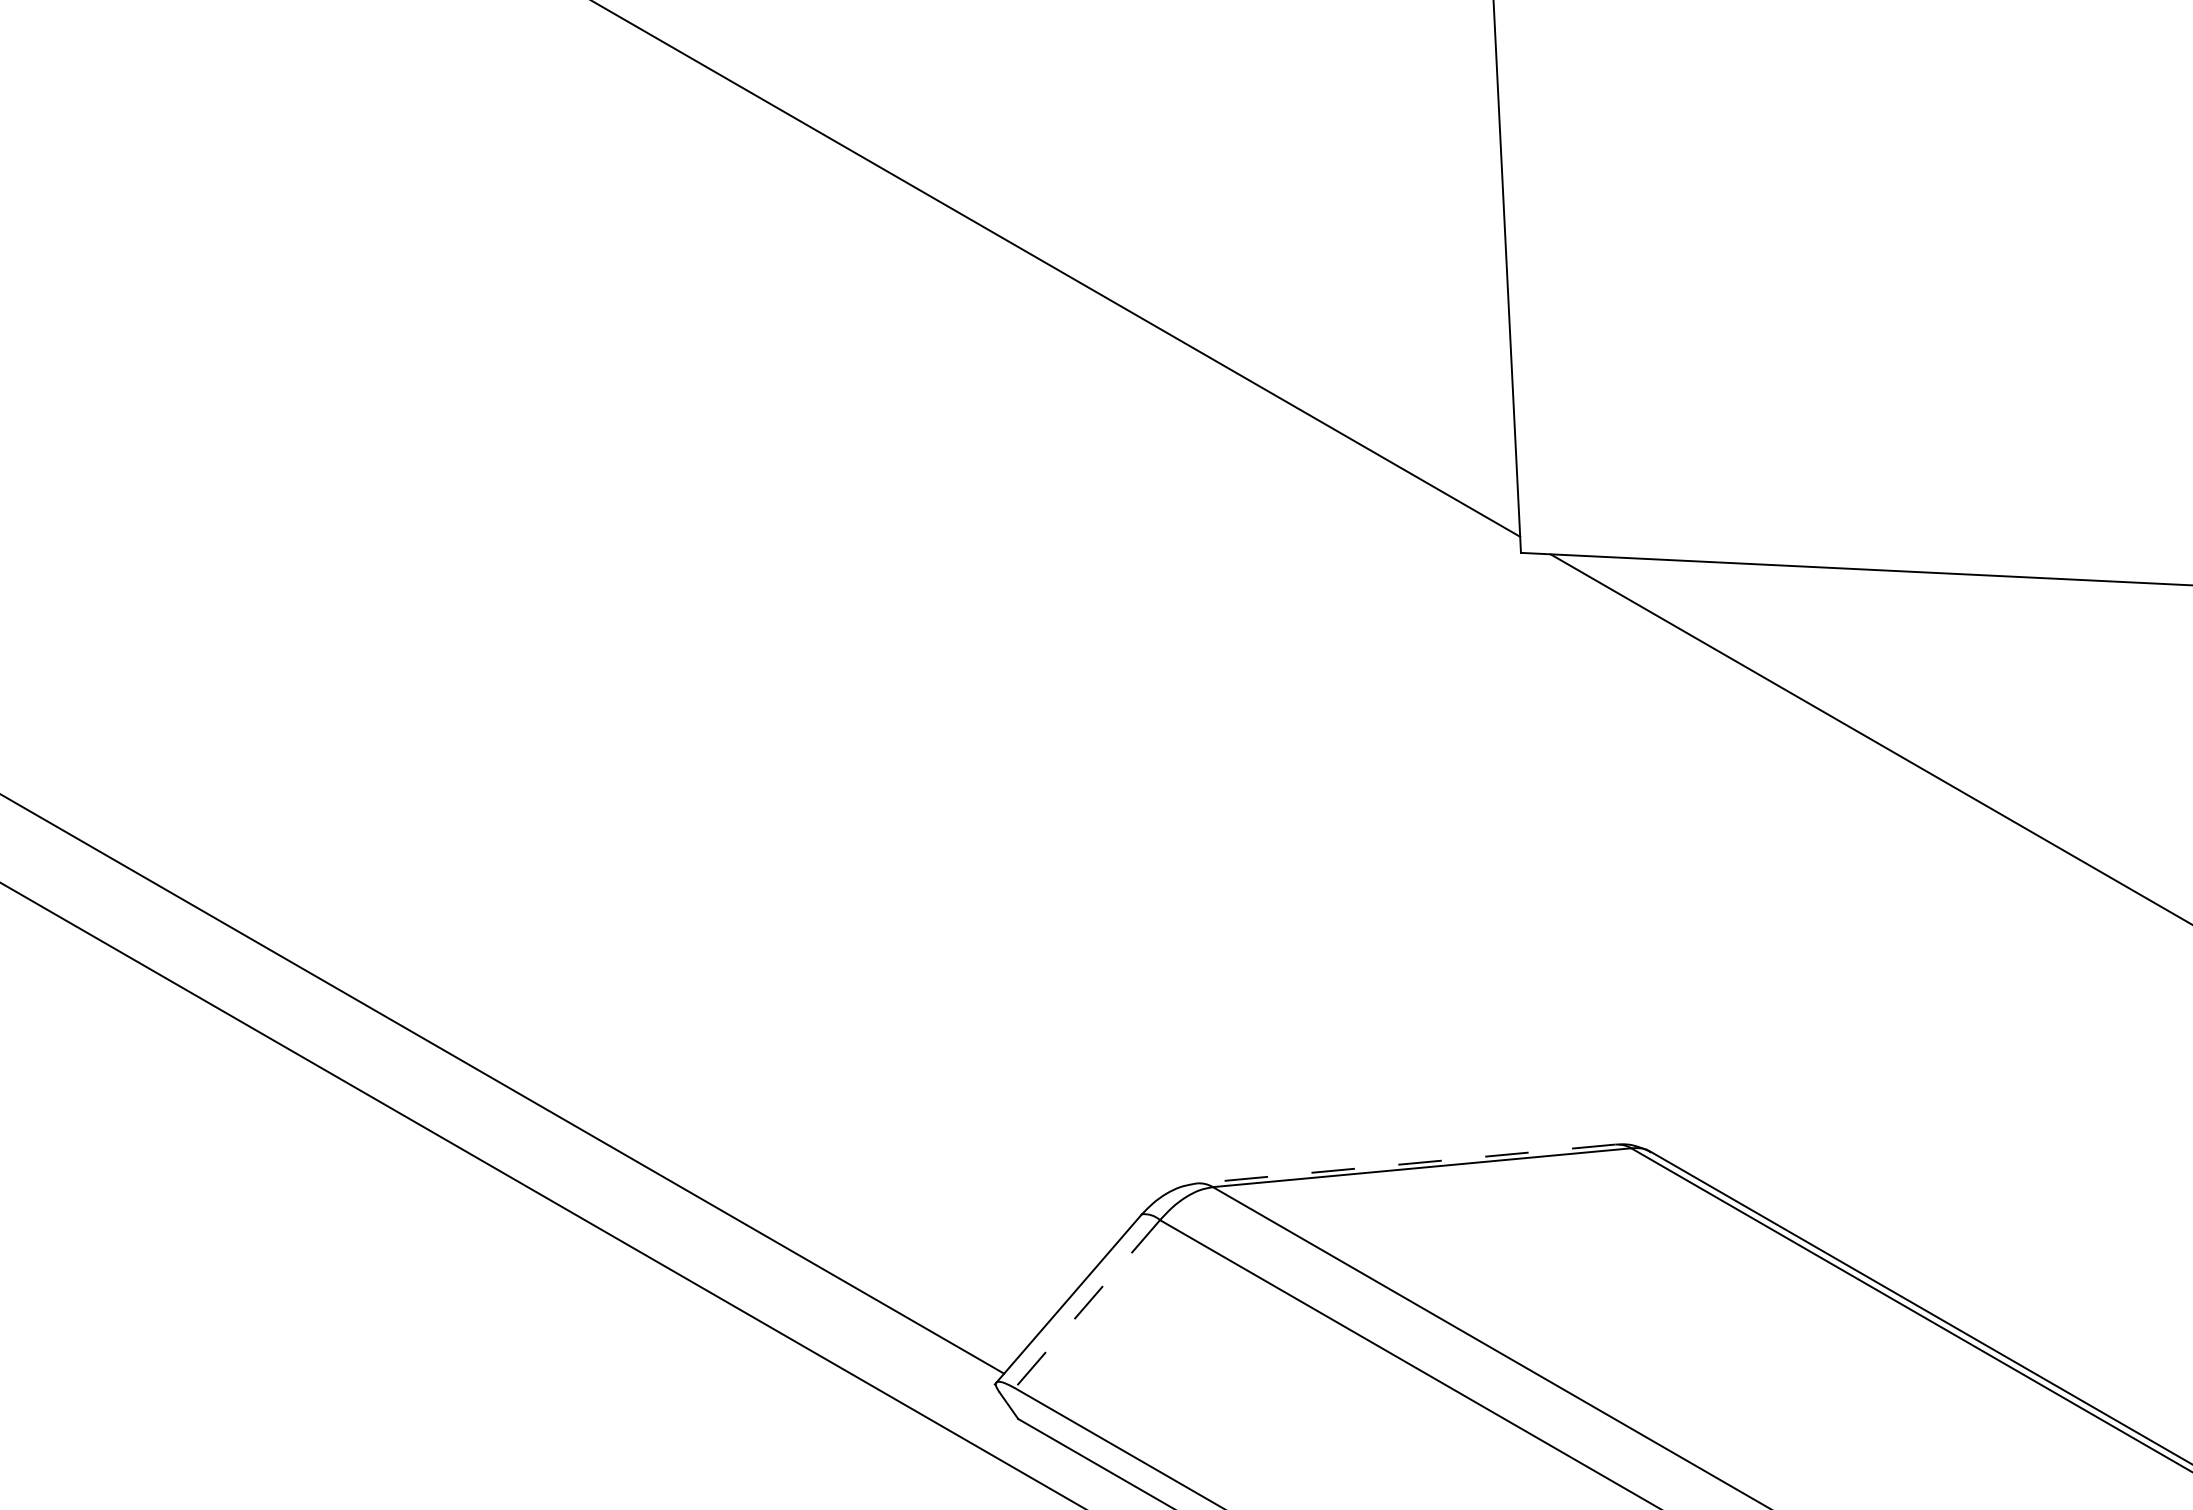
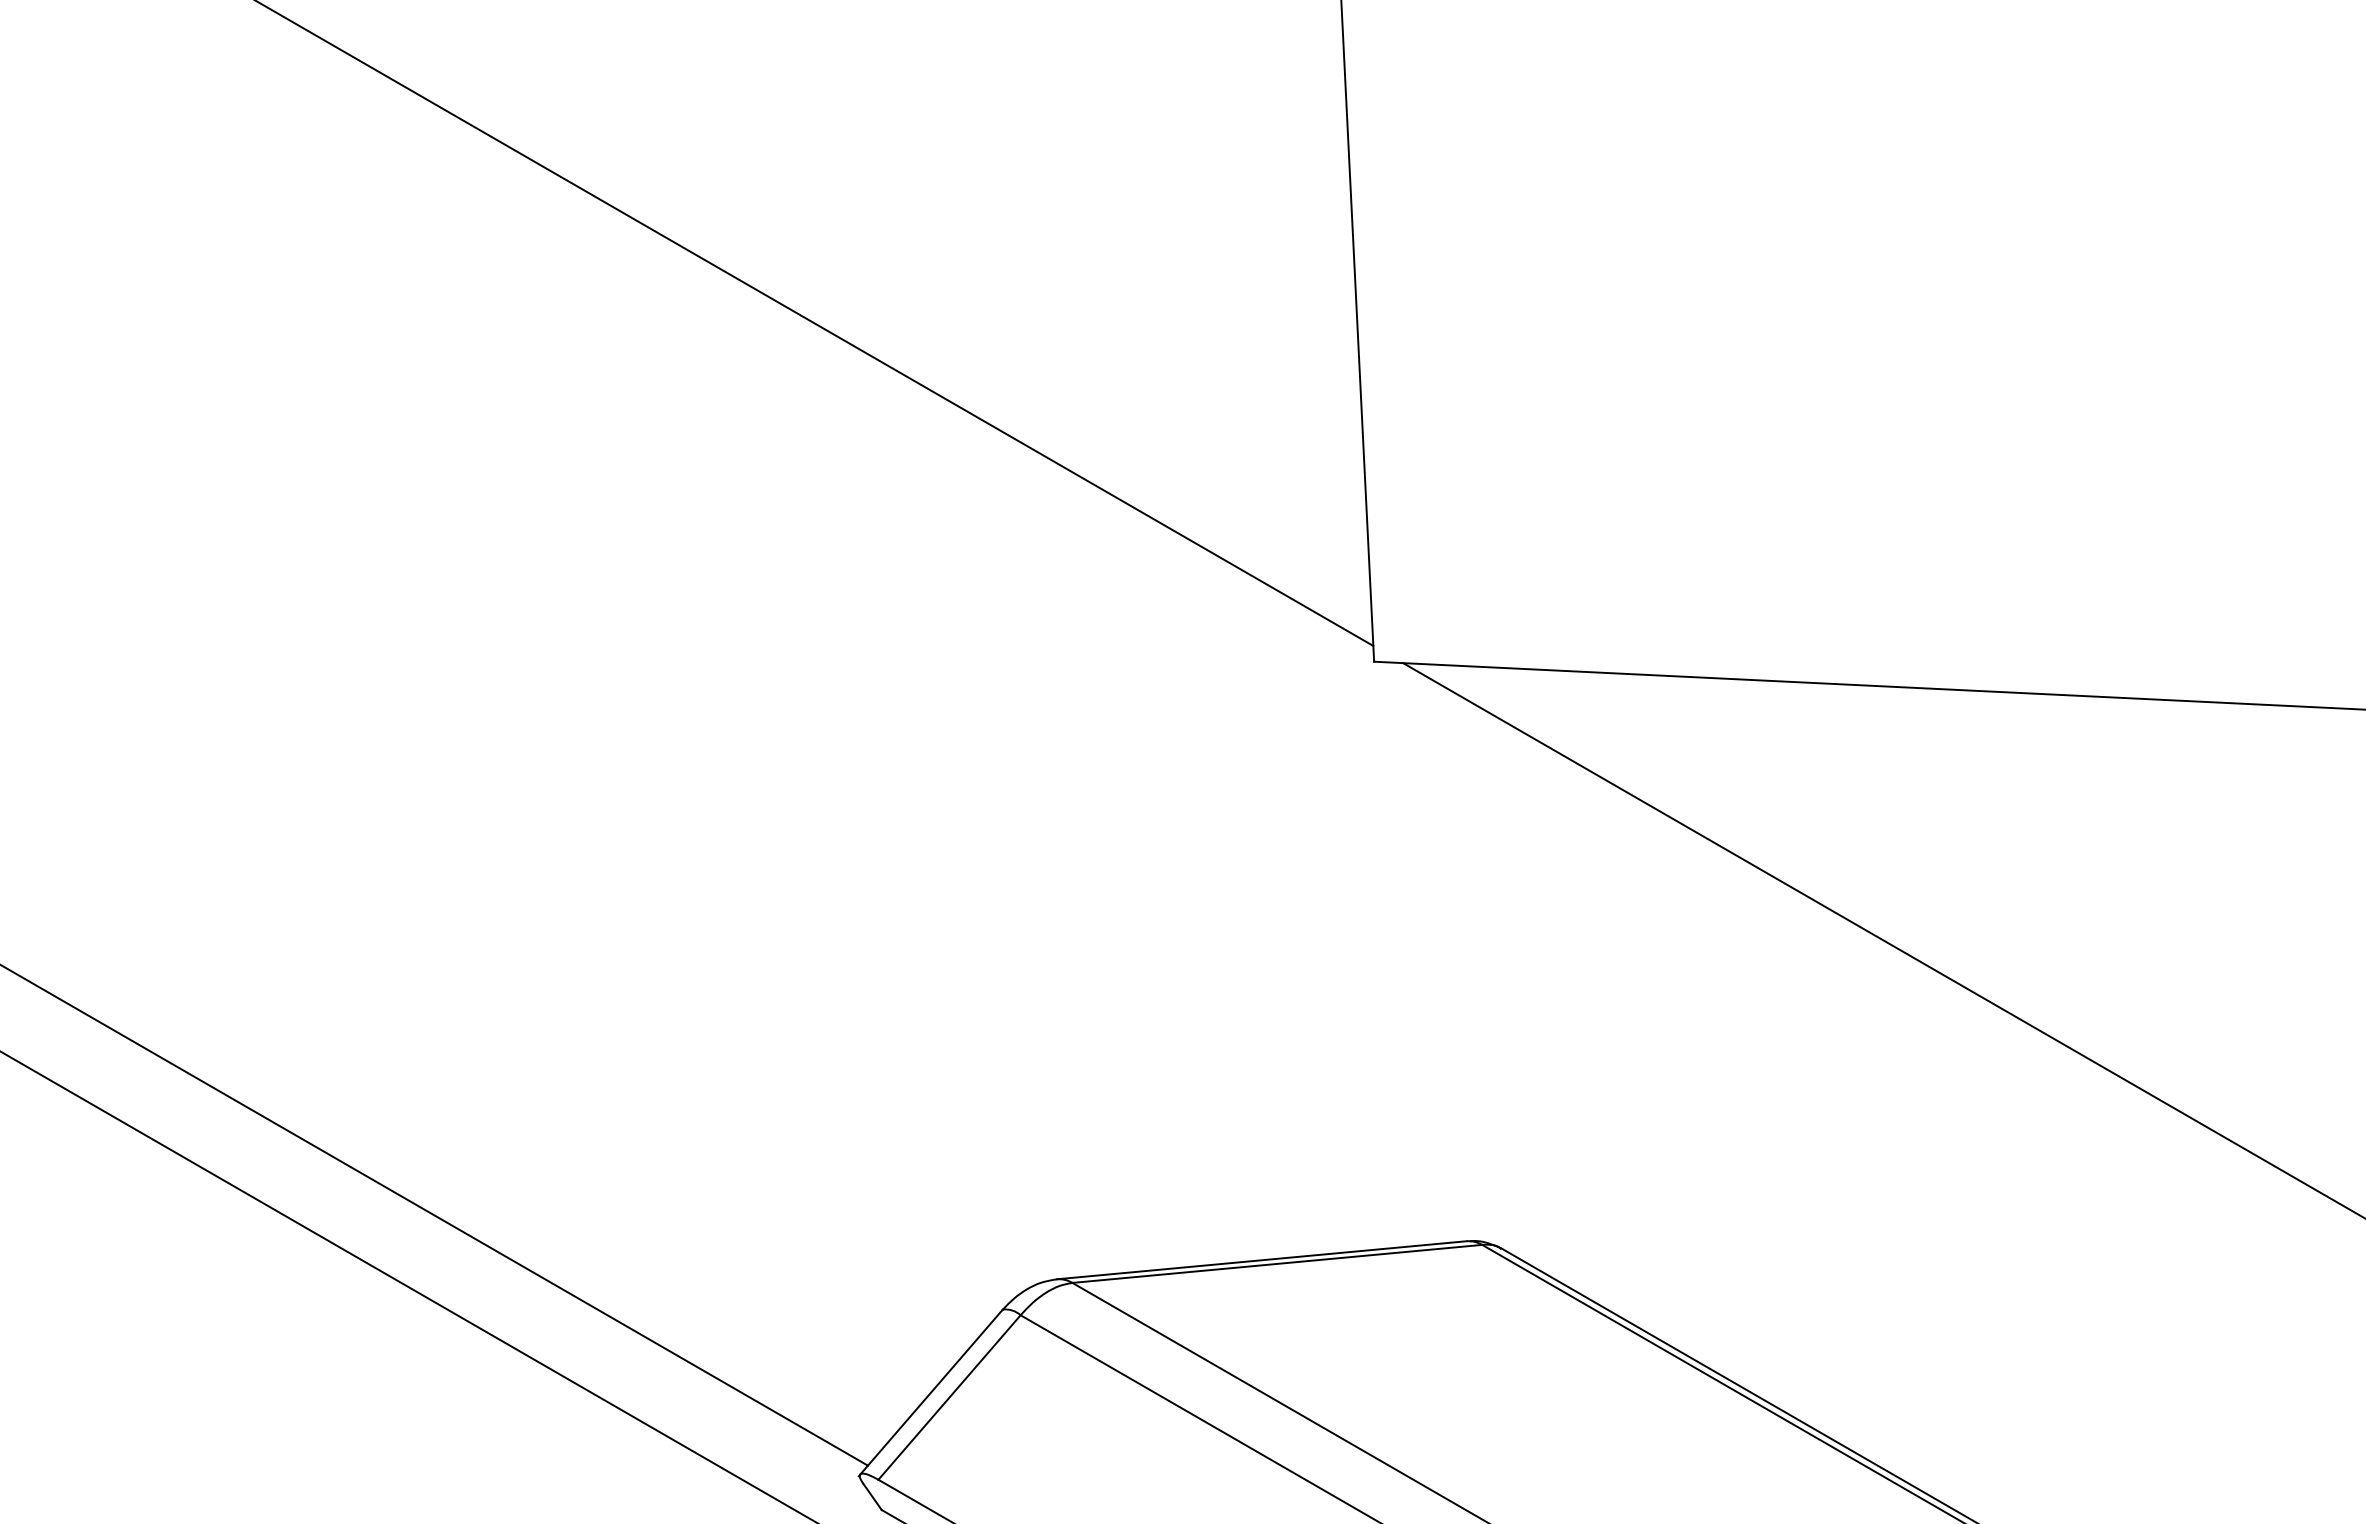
line: (1405, 1164) -> (1261, 1260), dashed -> solid
line: (1087, 1304) -> (949, 1397), dashed -> solid

